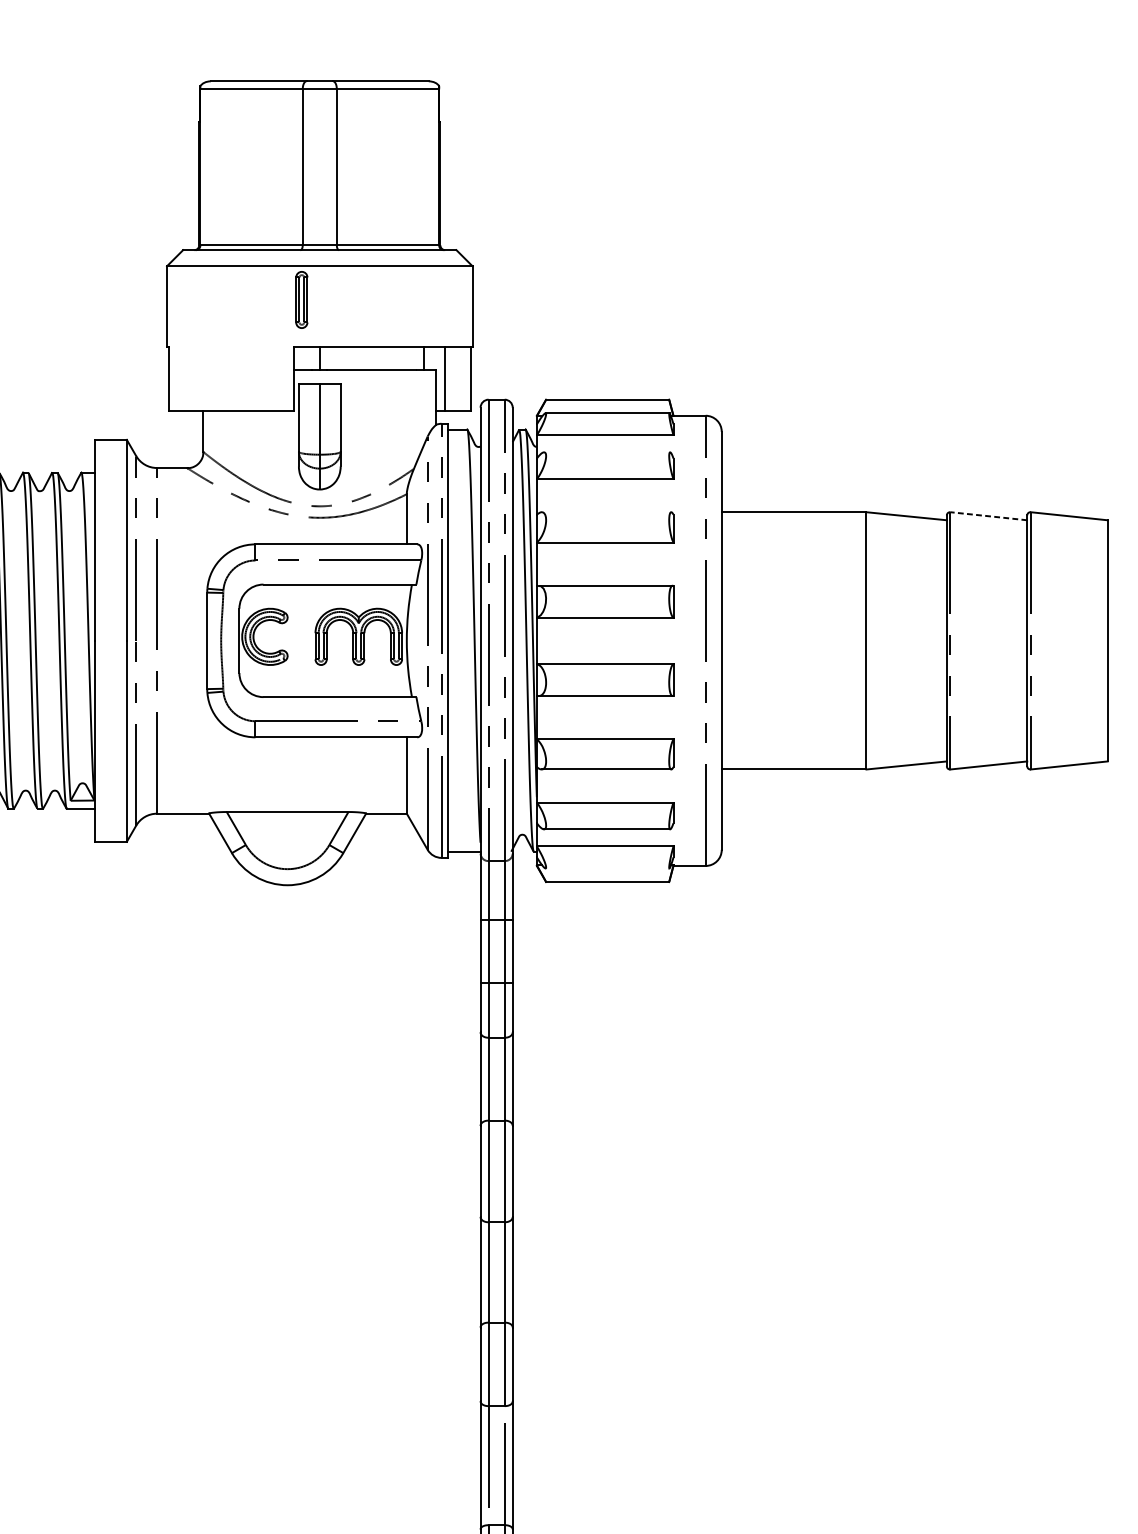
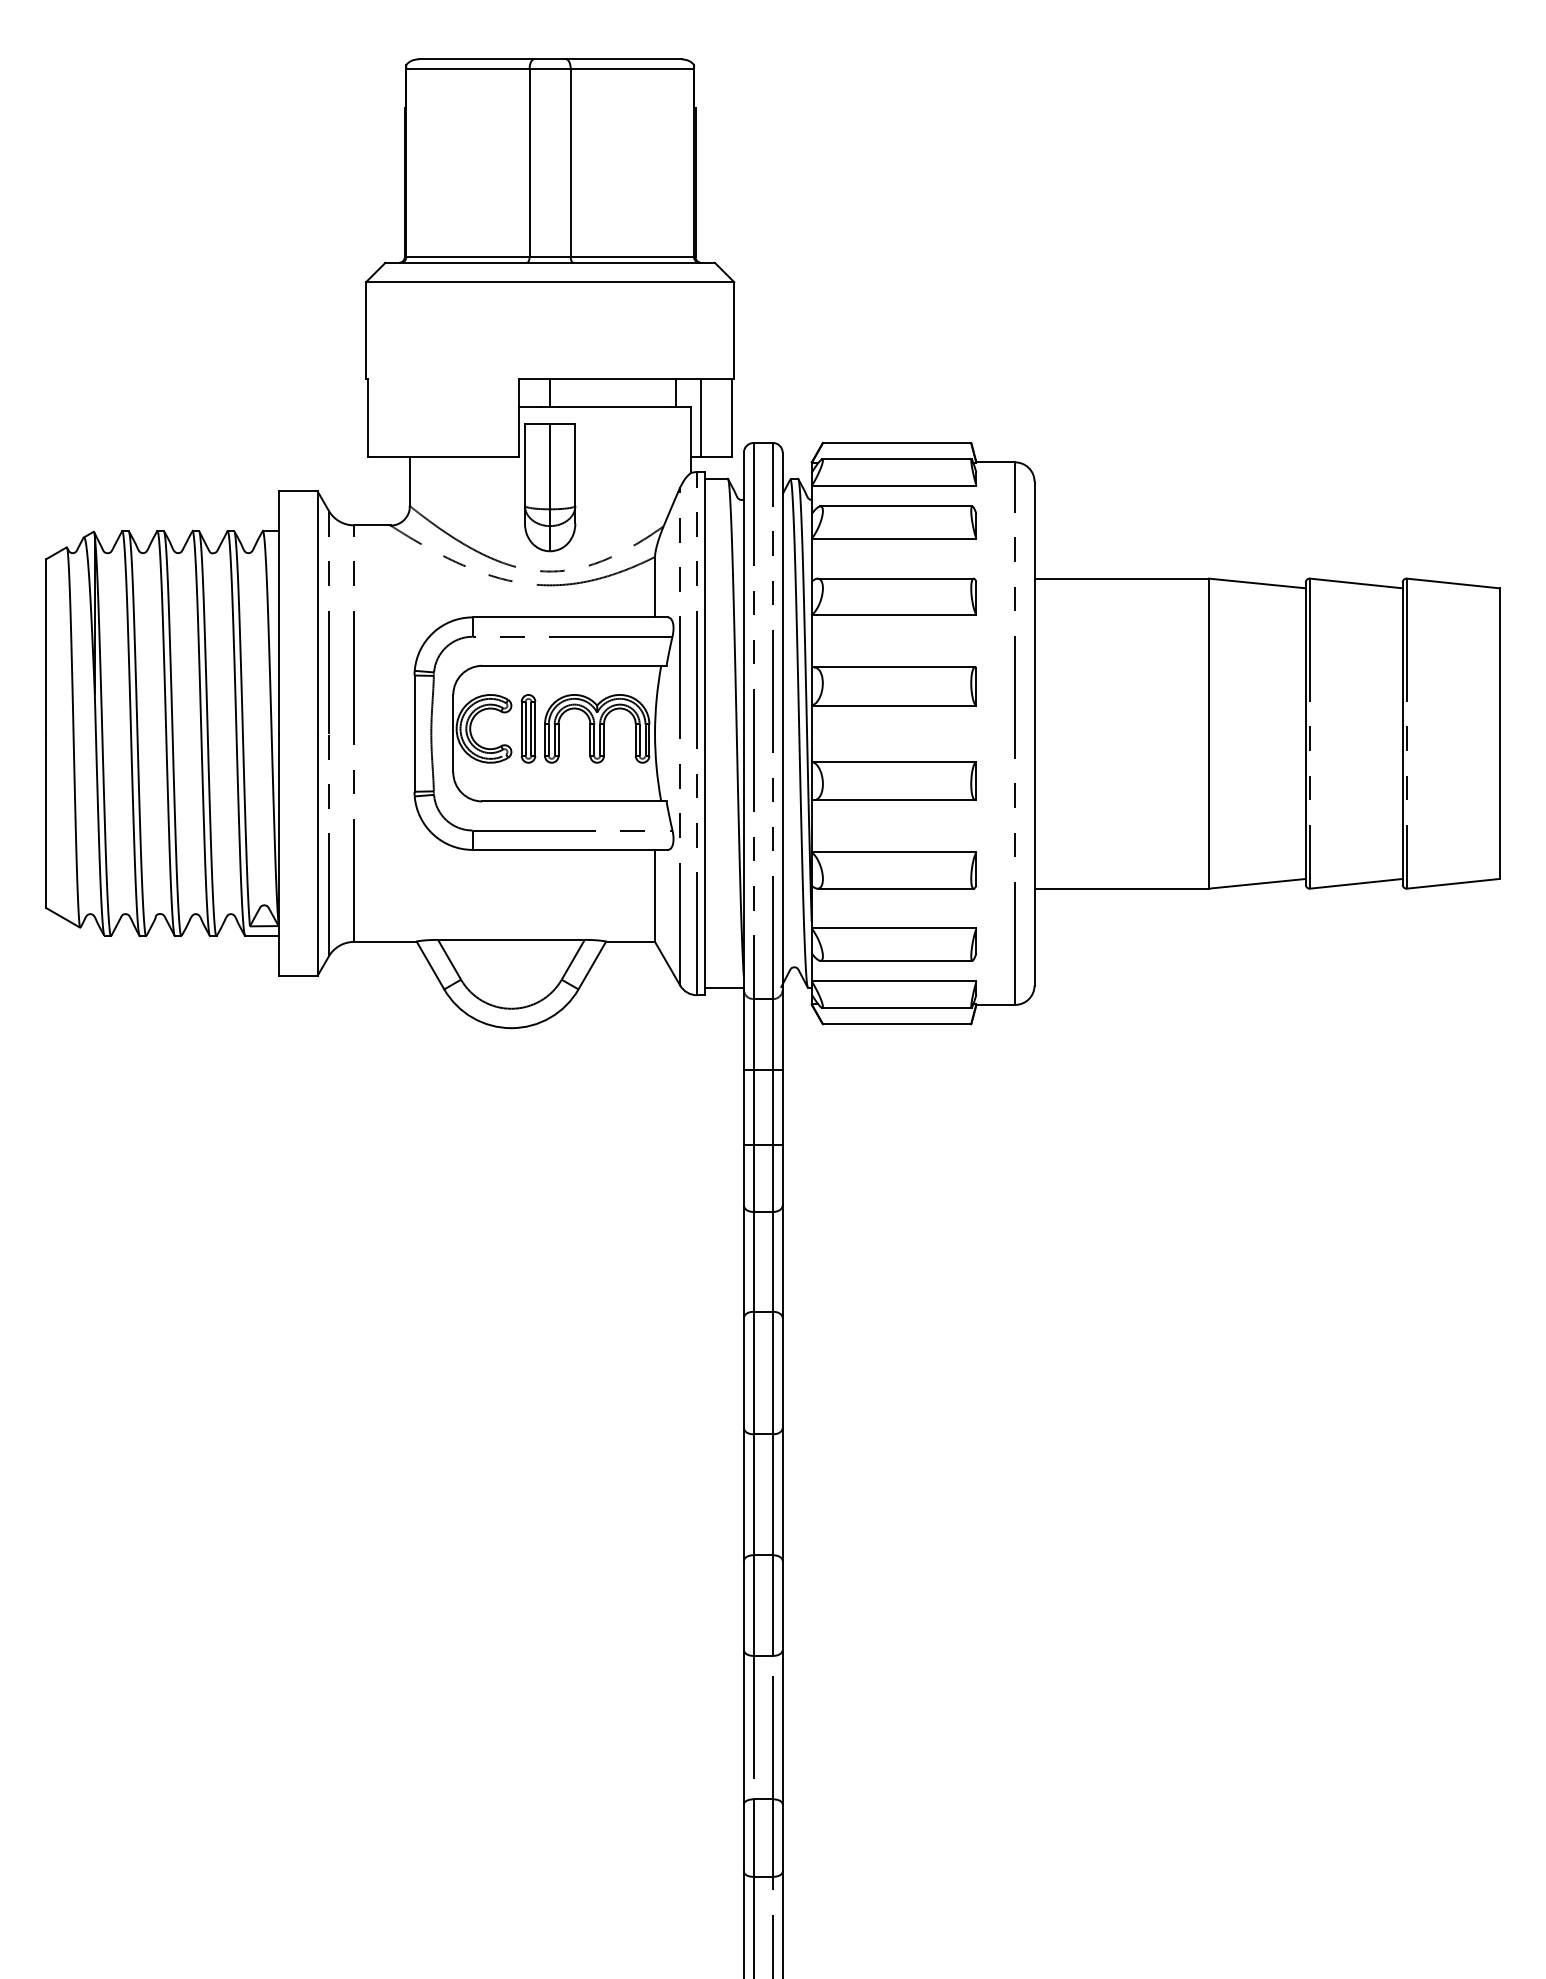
part: (301, 299) -> (528, 728), moved
line: (607, 452) -> (896, 506), added
line: (606, 512) -> (895, 578), added
line: (988, 516) -> (1356, 583), dashed -> solid
line: (607, 868) -> (896, 1007), added

